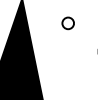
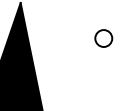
circle: (67, 23) -> (102, 38), moved

